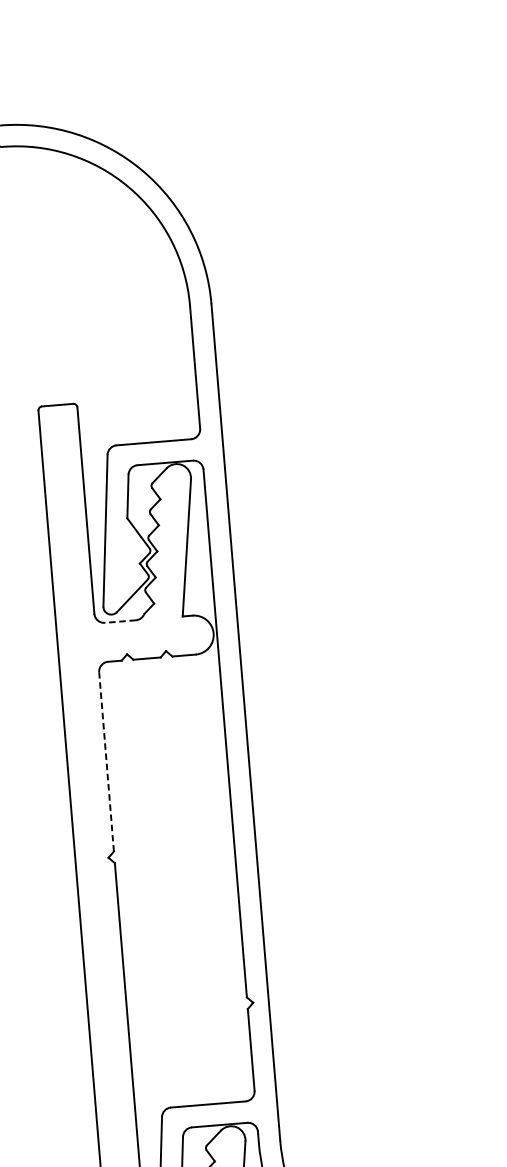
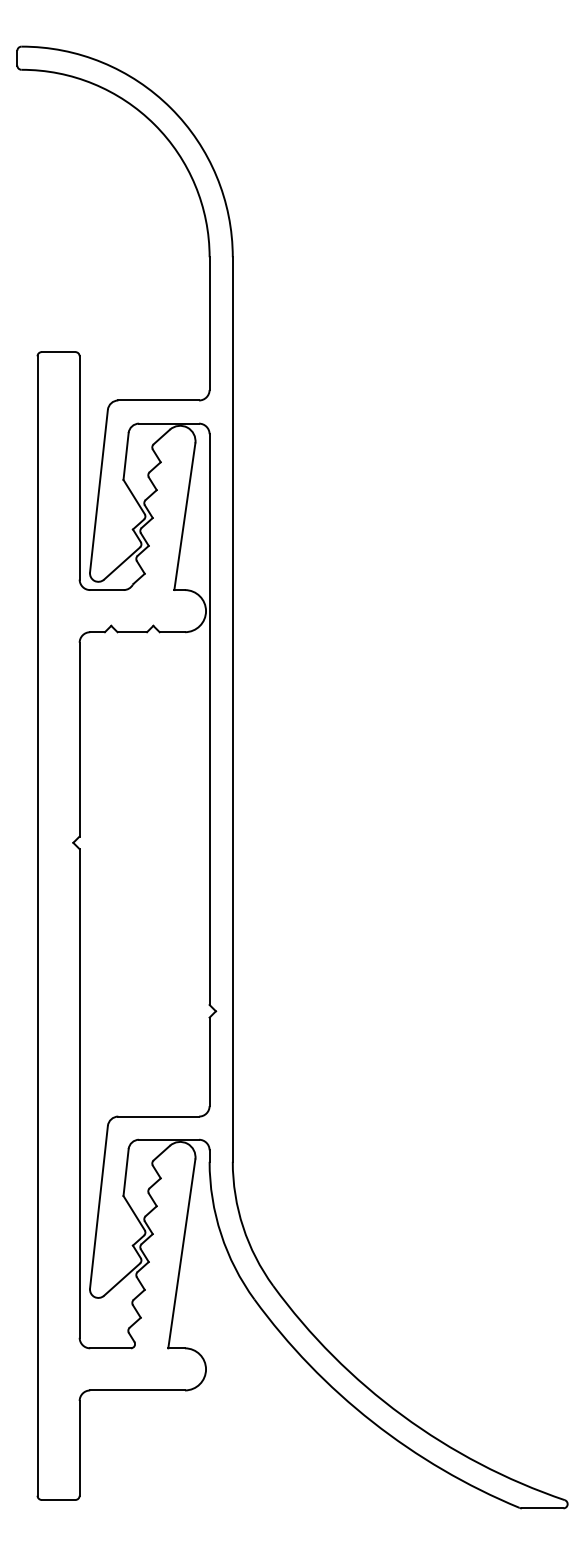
line: (120, 621) -> (106, 590), dashed -> solid
line: (106, 761) -> (79, 739), dashed -> solid

